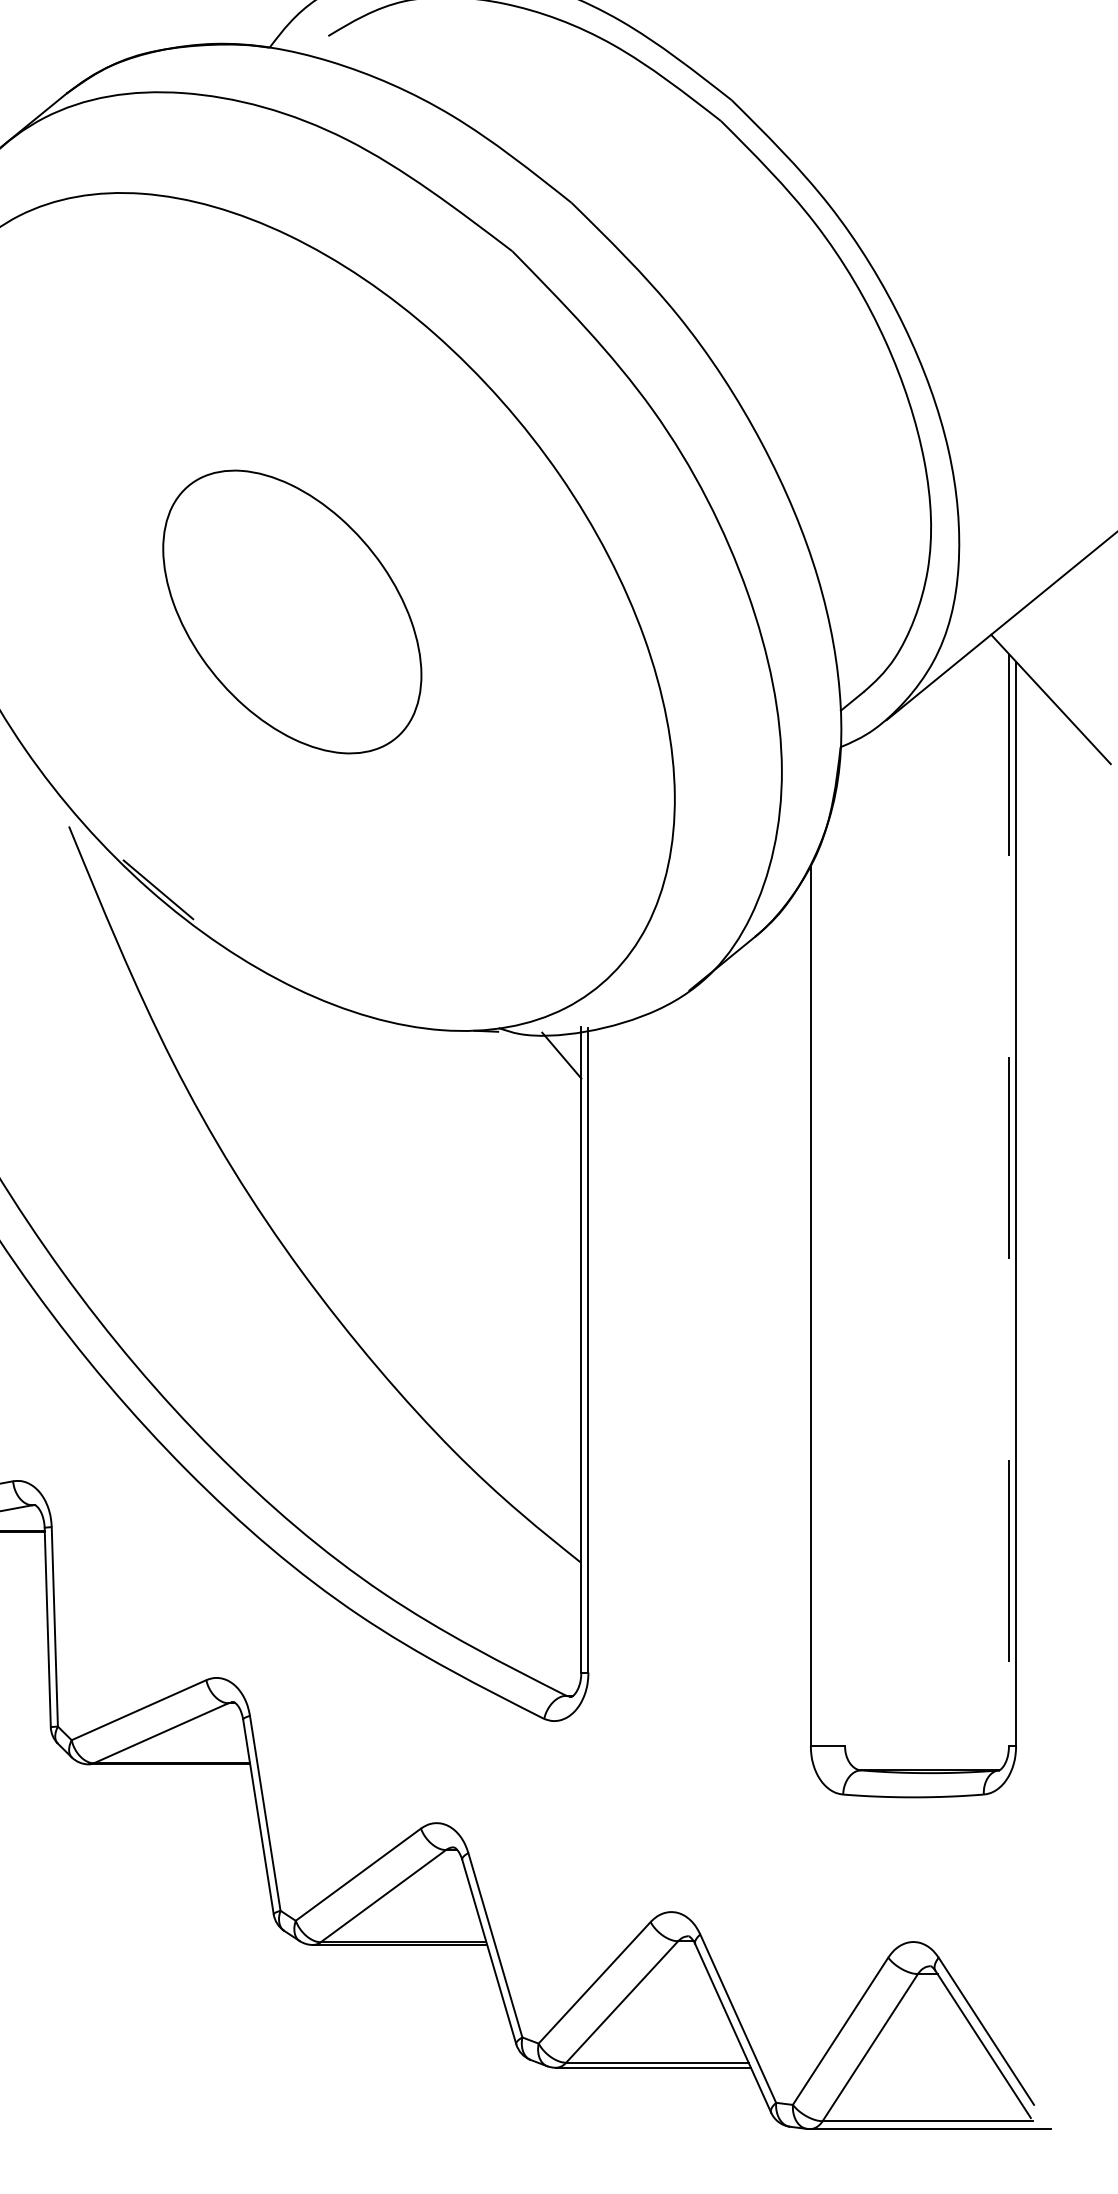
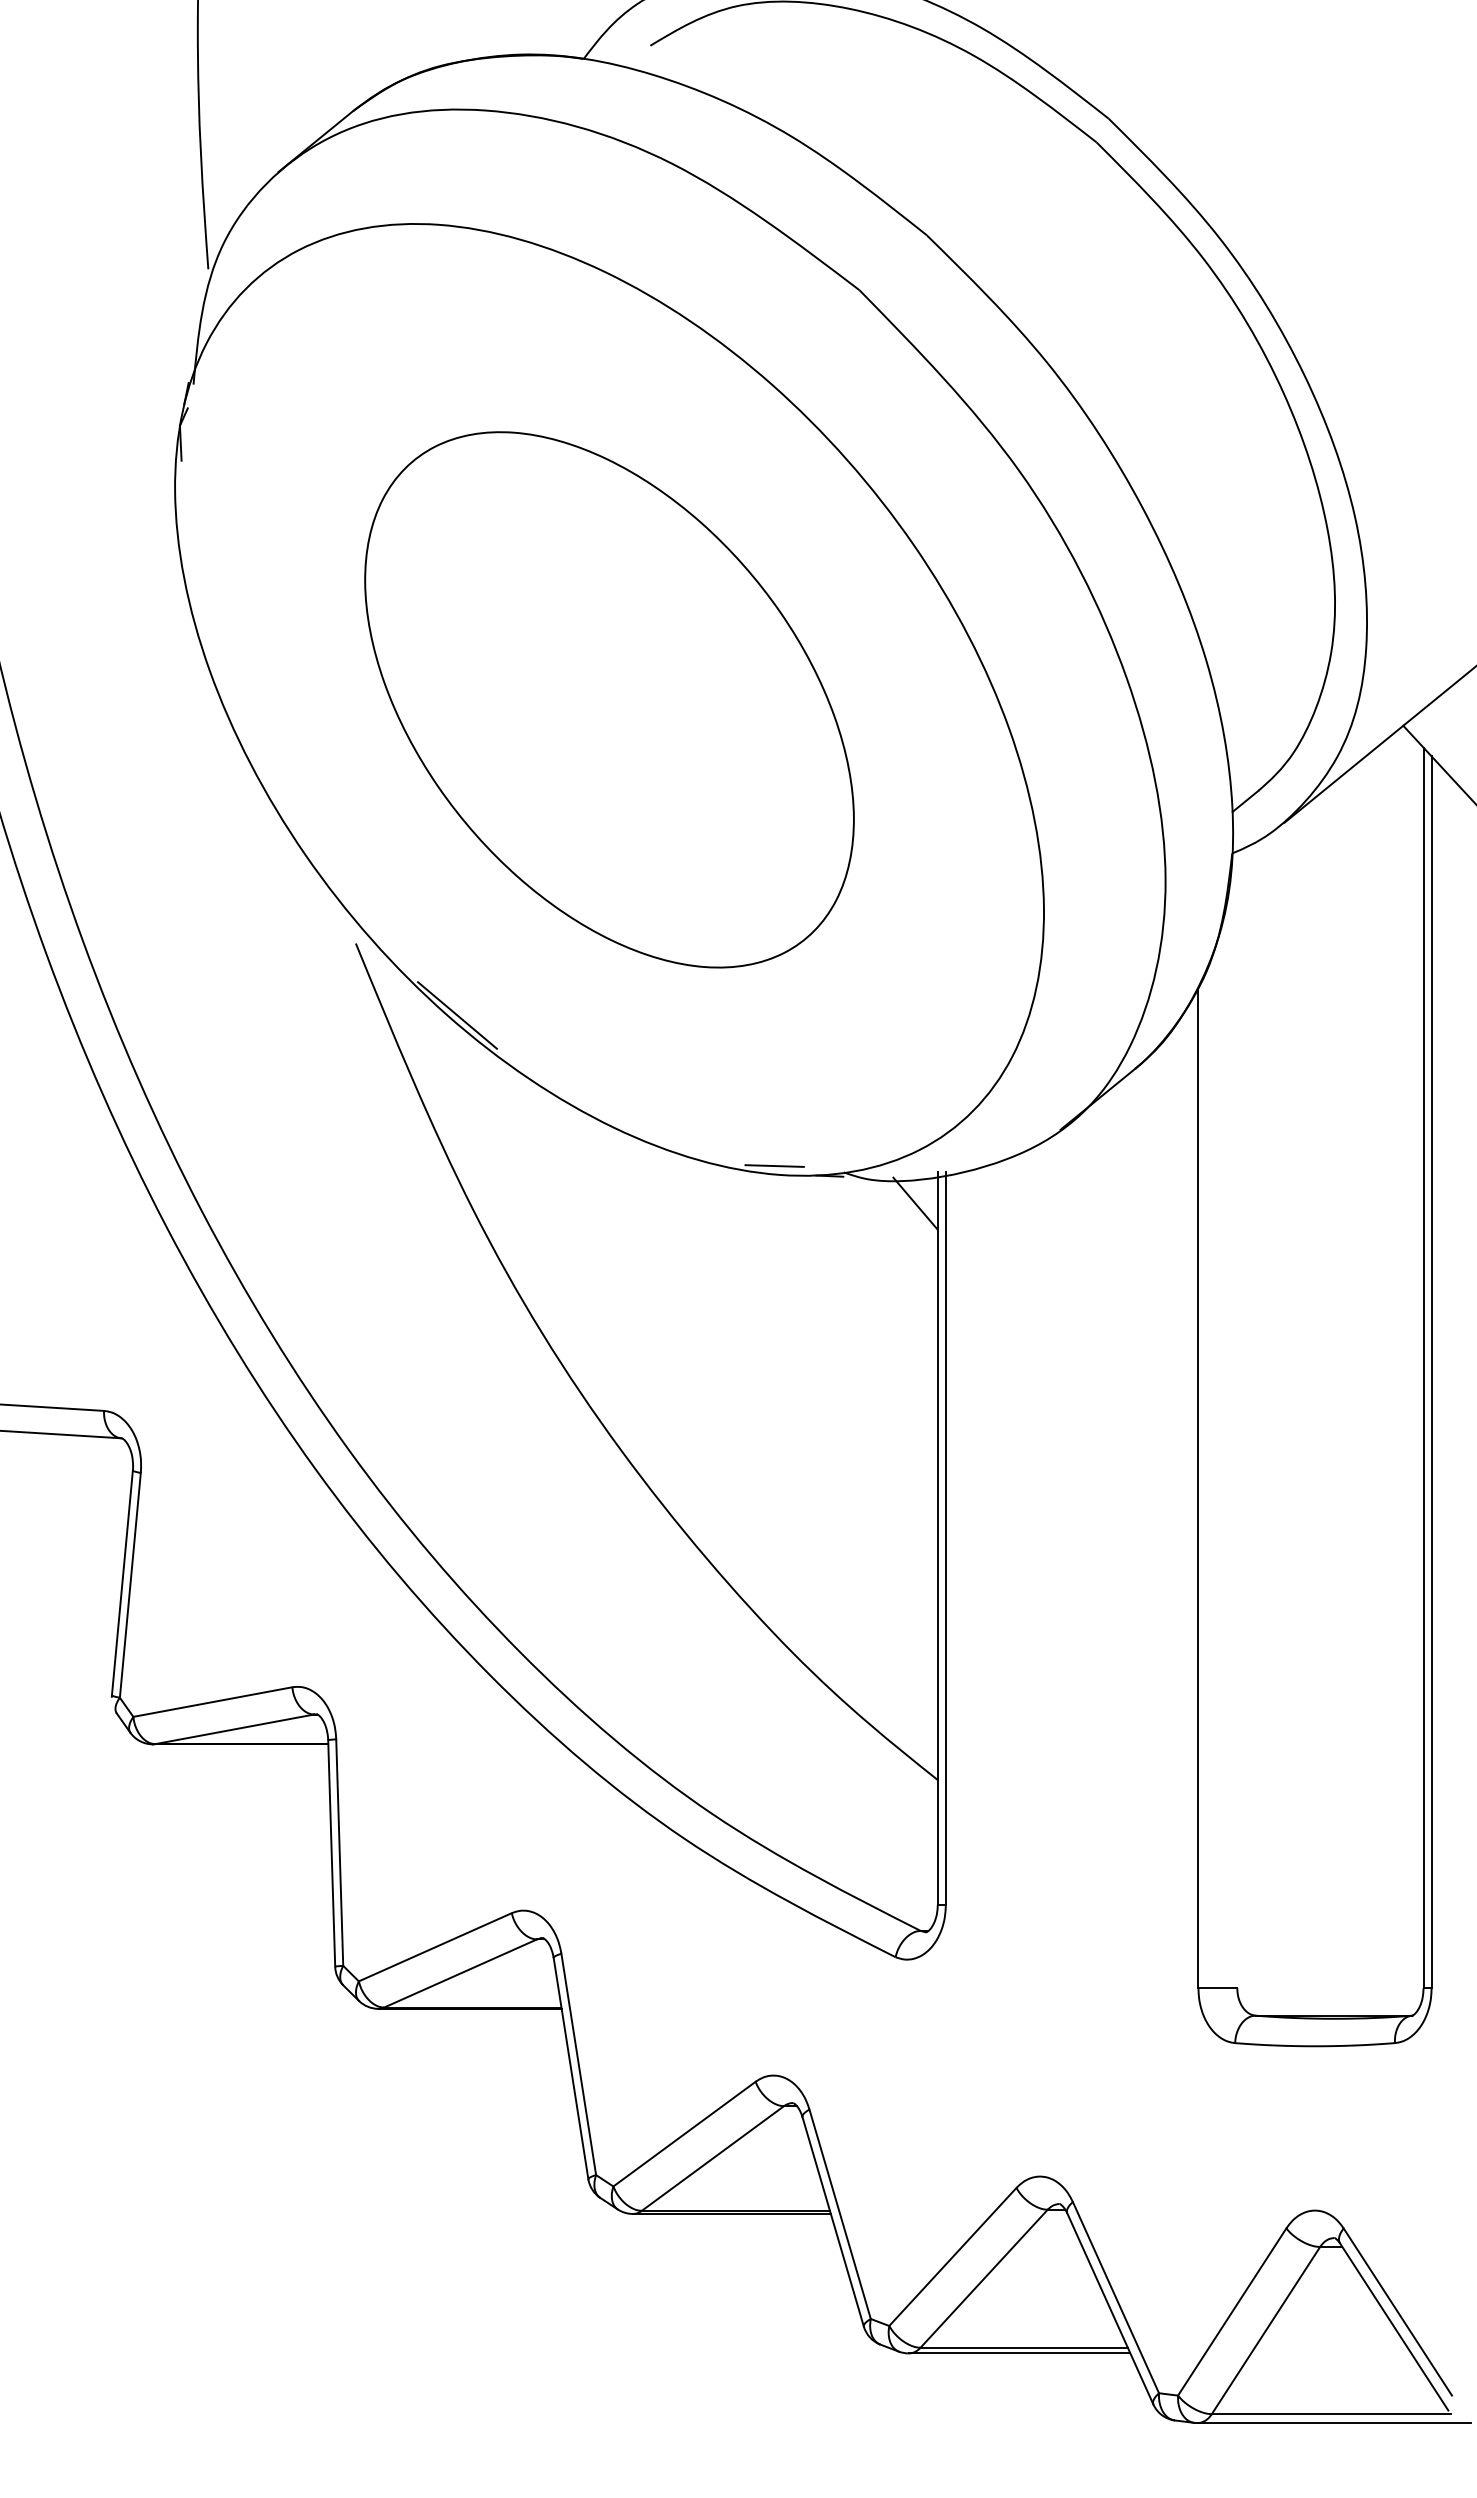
part: (292, 611) -> (609, 699), size x1.67
line: (437, 1021) -> (774, 1165), added
line: (1008, 1200) -> (1423, 1368), dashed -> solid

